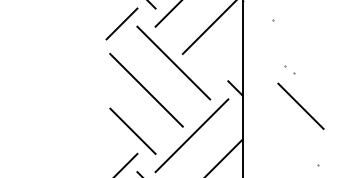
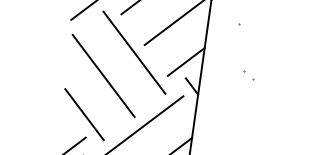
line: (226, 64) -> (186, 61), added
line: (300, 105) -> (254, 112), removed

